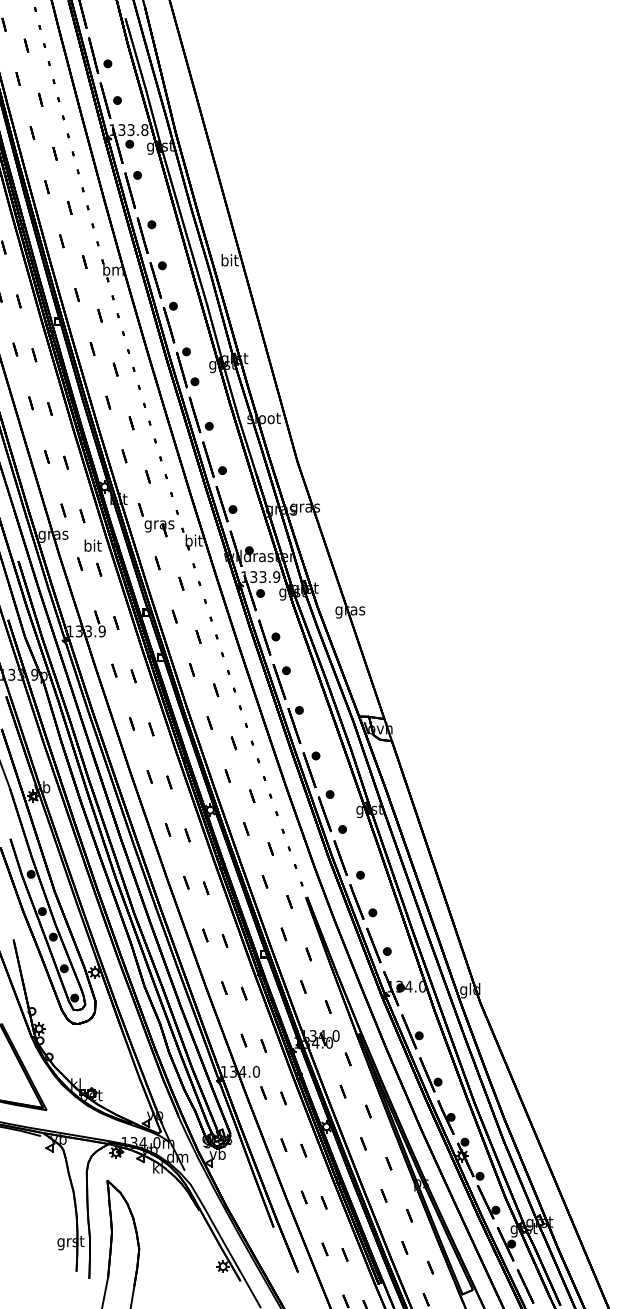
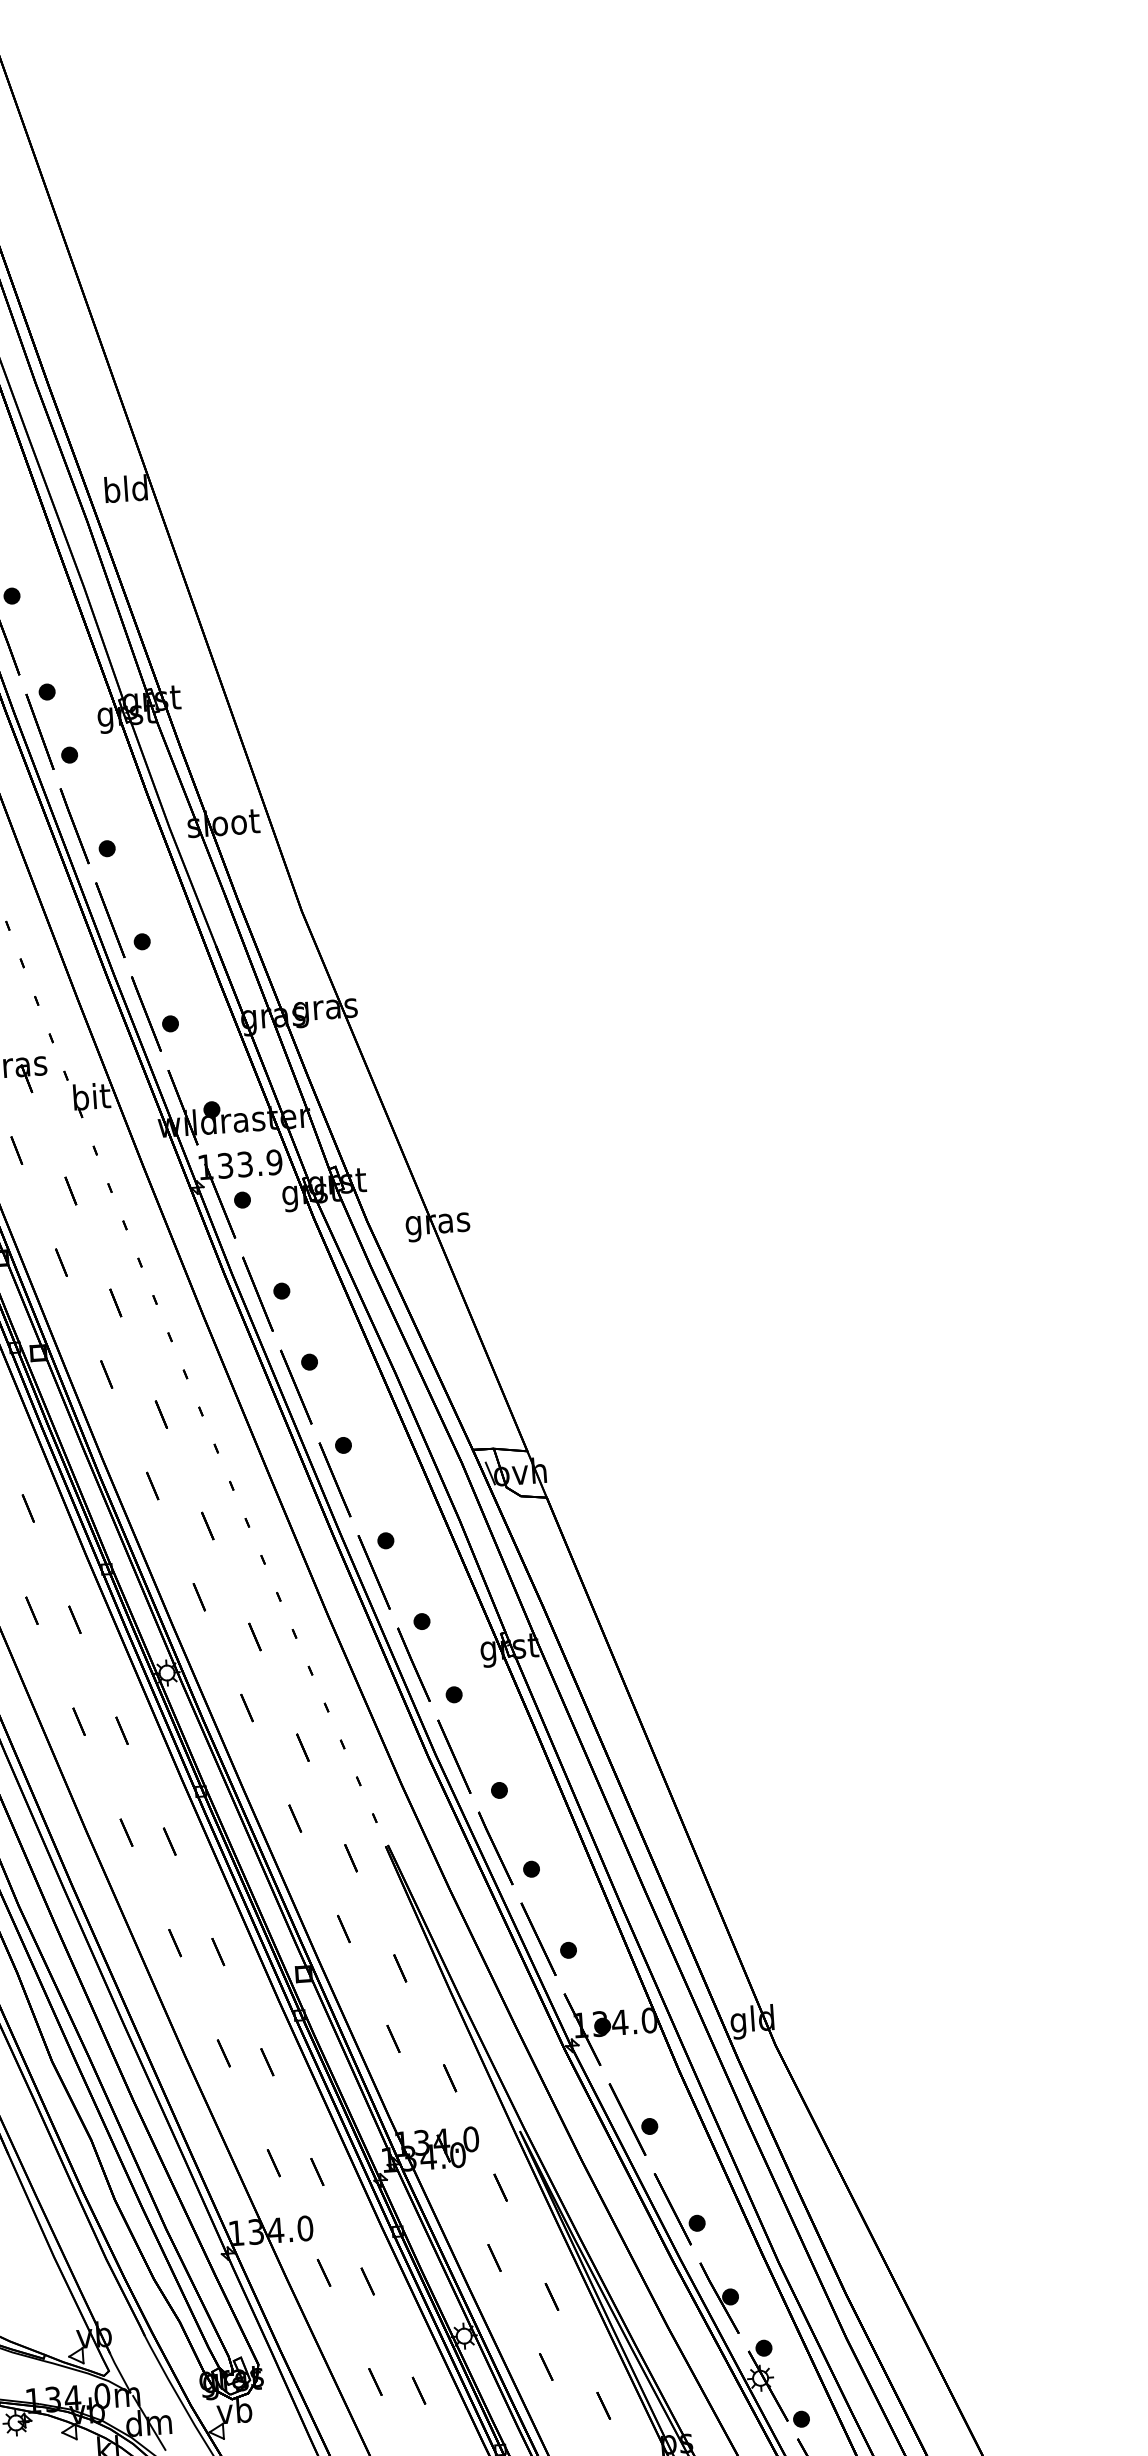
text: (229, 260) -> (125, 489), bit -> bld

